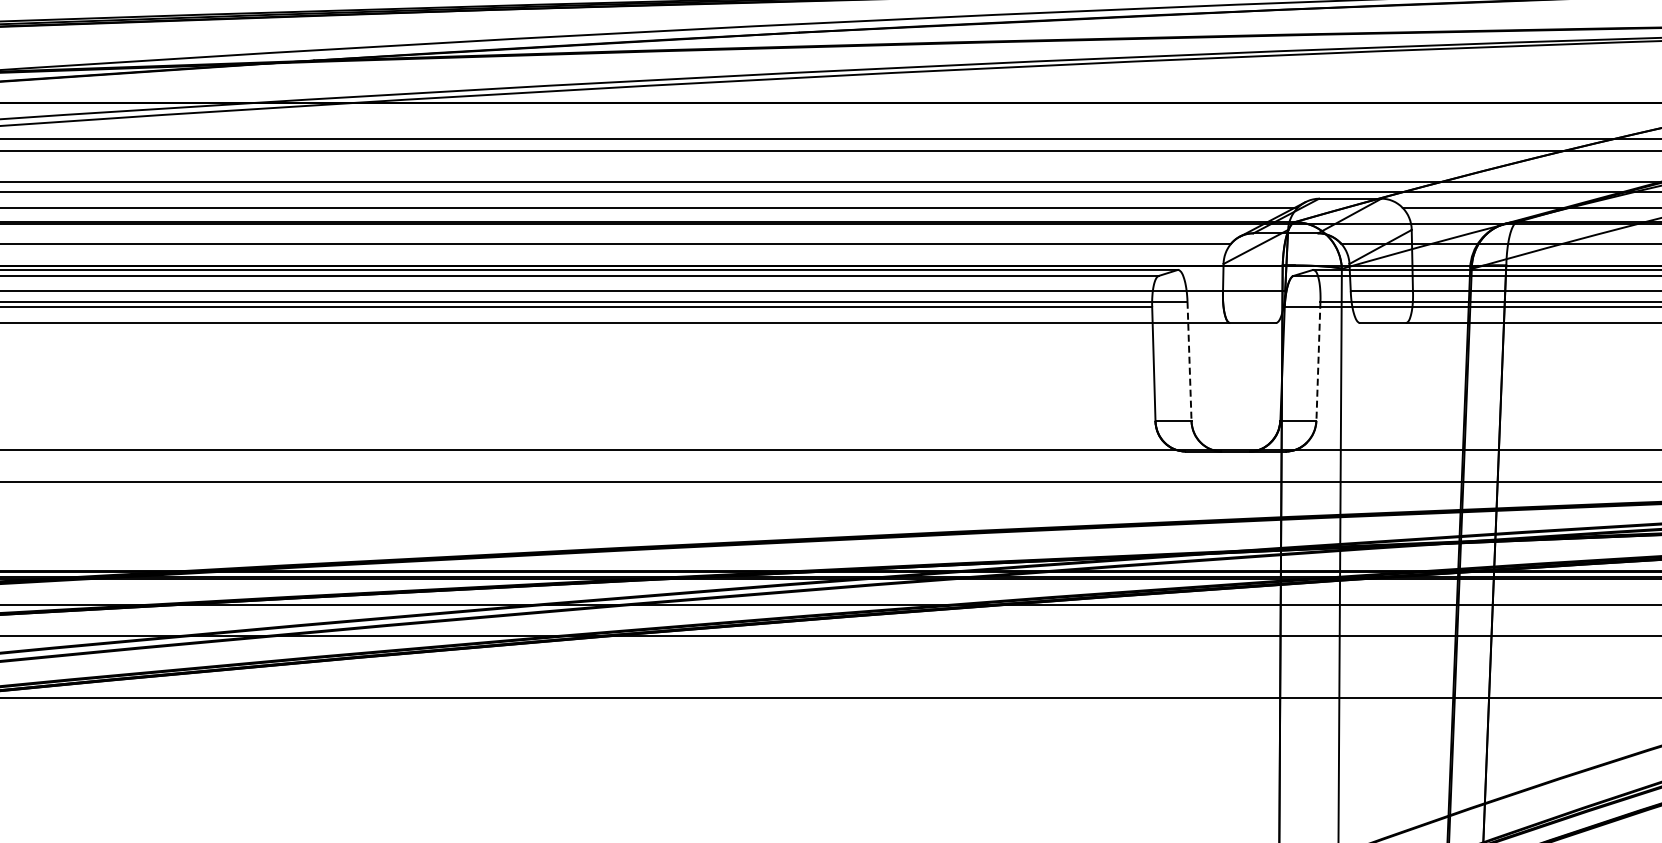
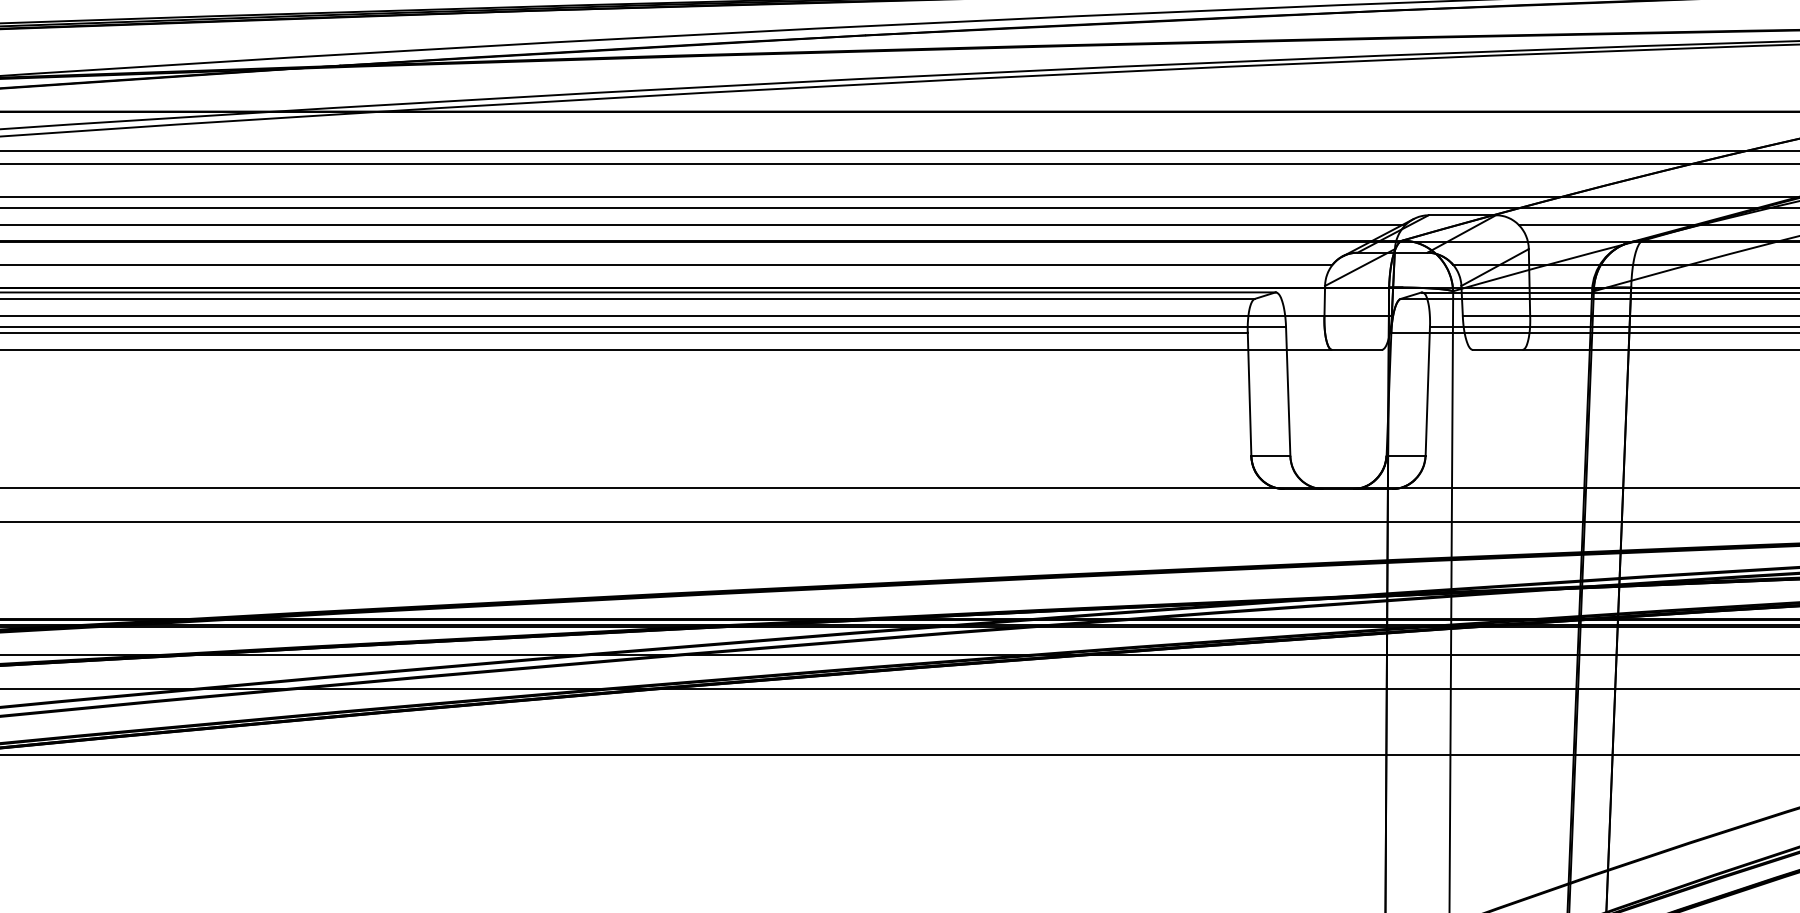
line: (1189, 361) -> (1288, 391), dashed -> solid
line: (1318, 361) -> (1427, 391), dashed -> solid

